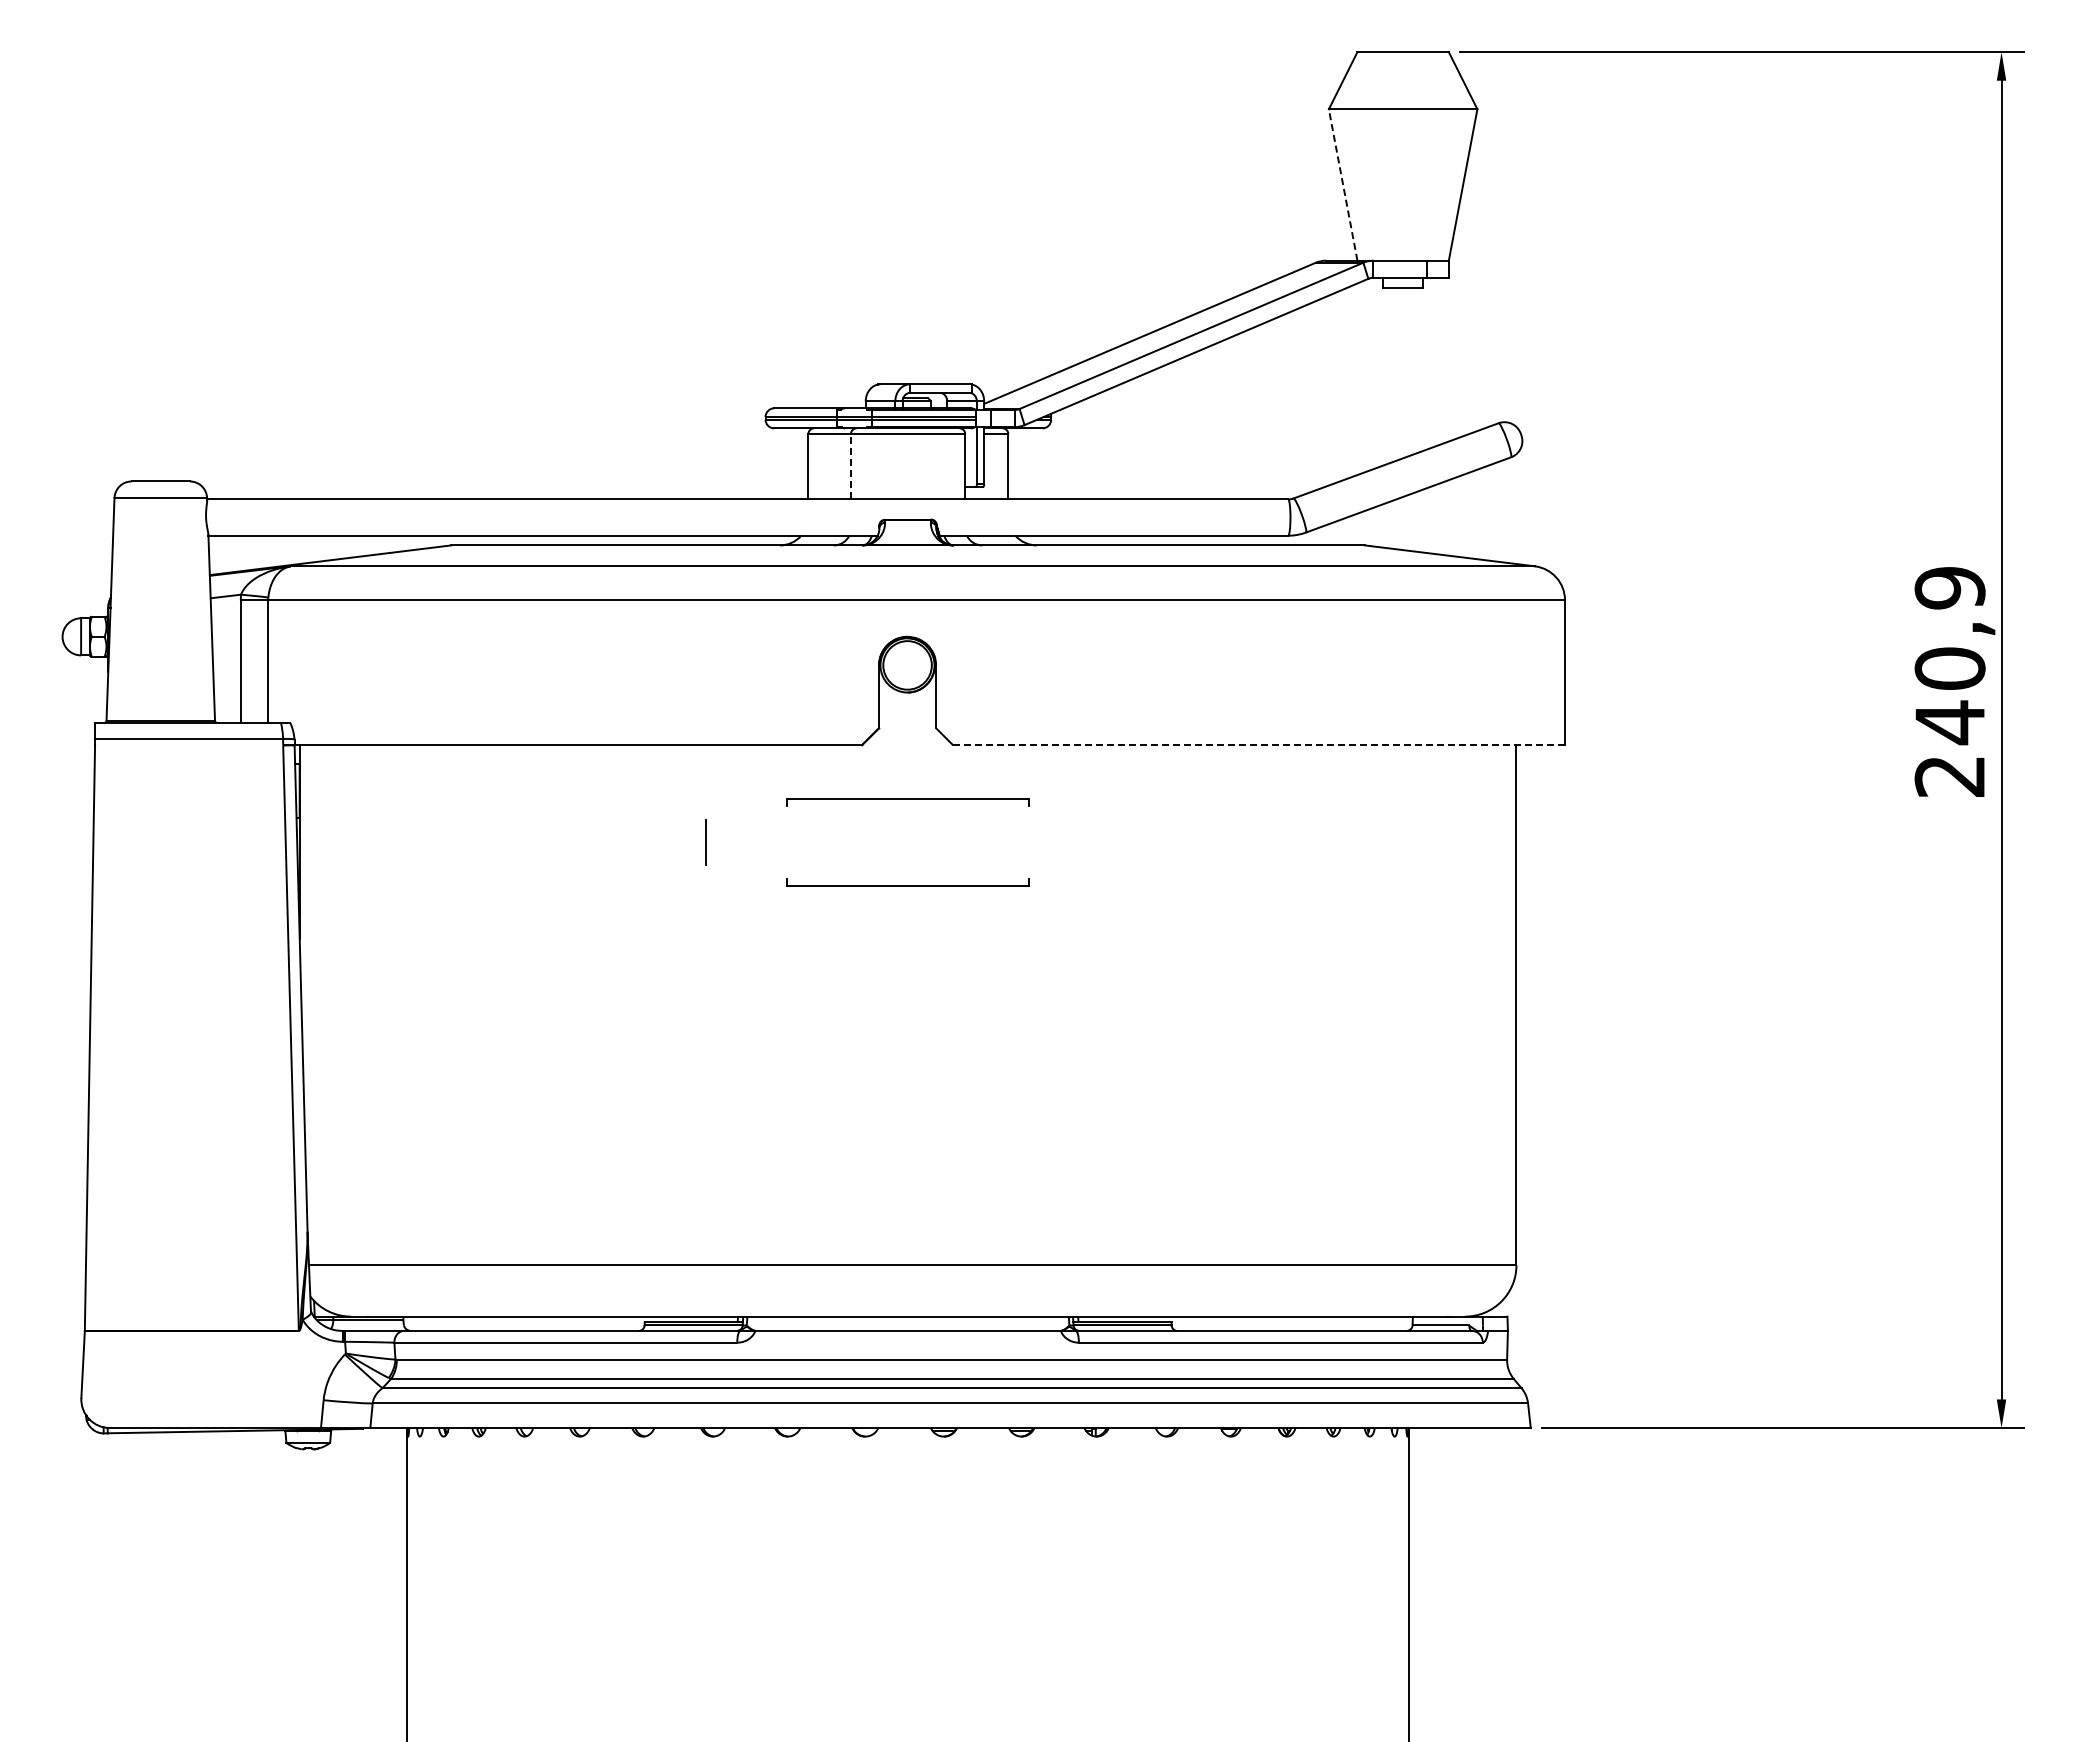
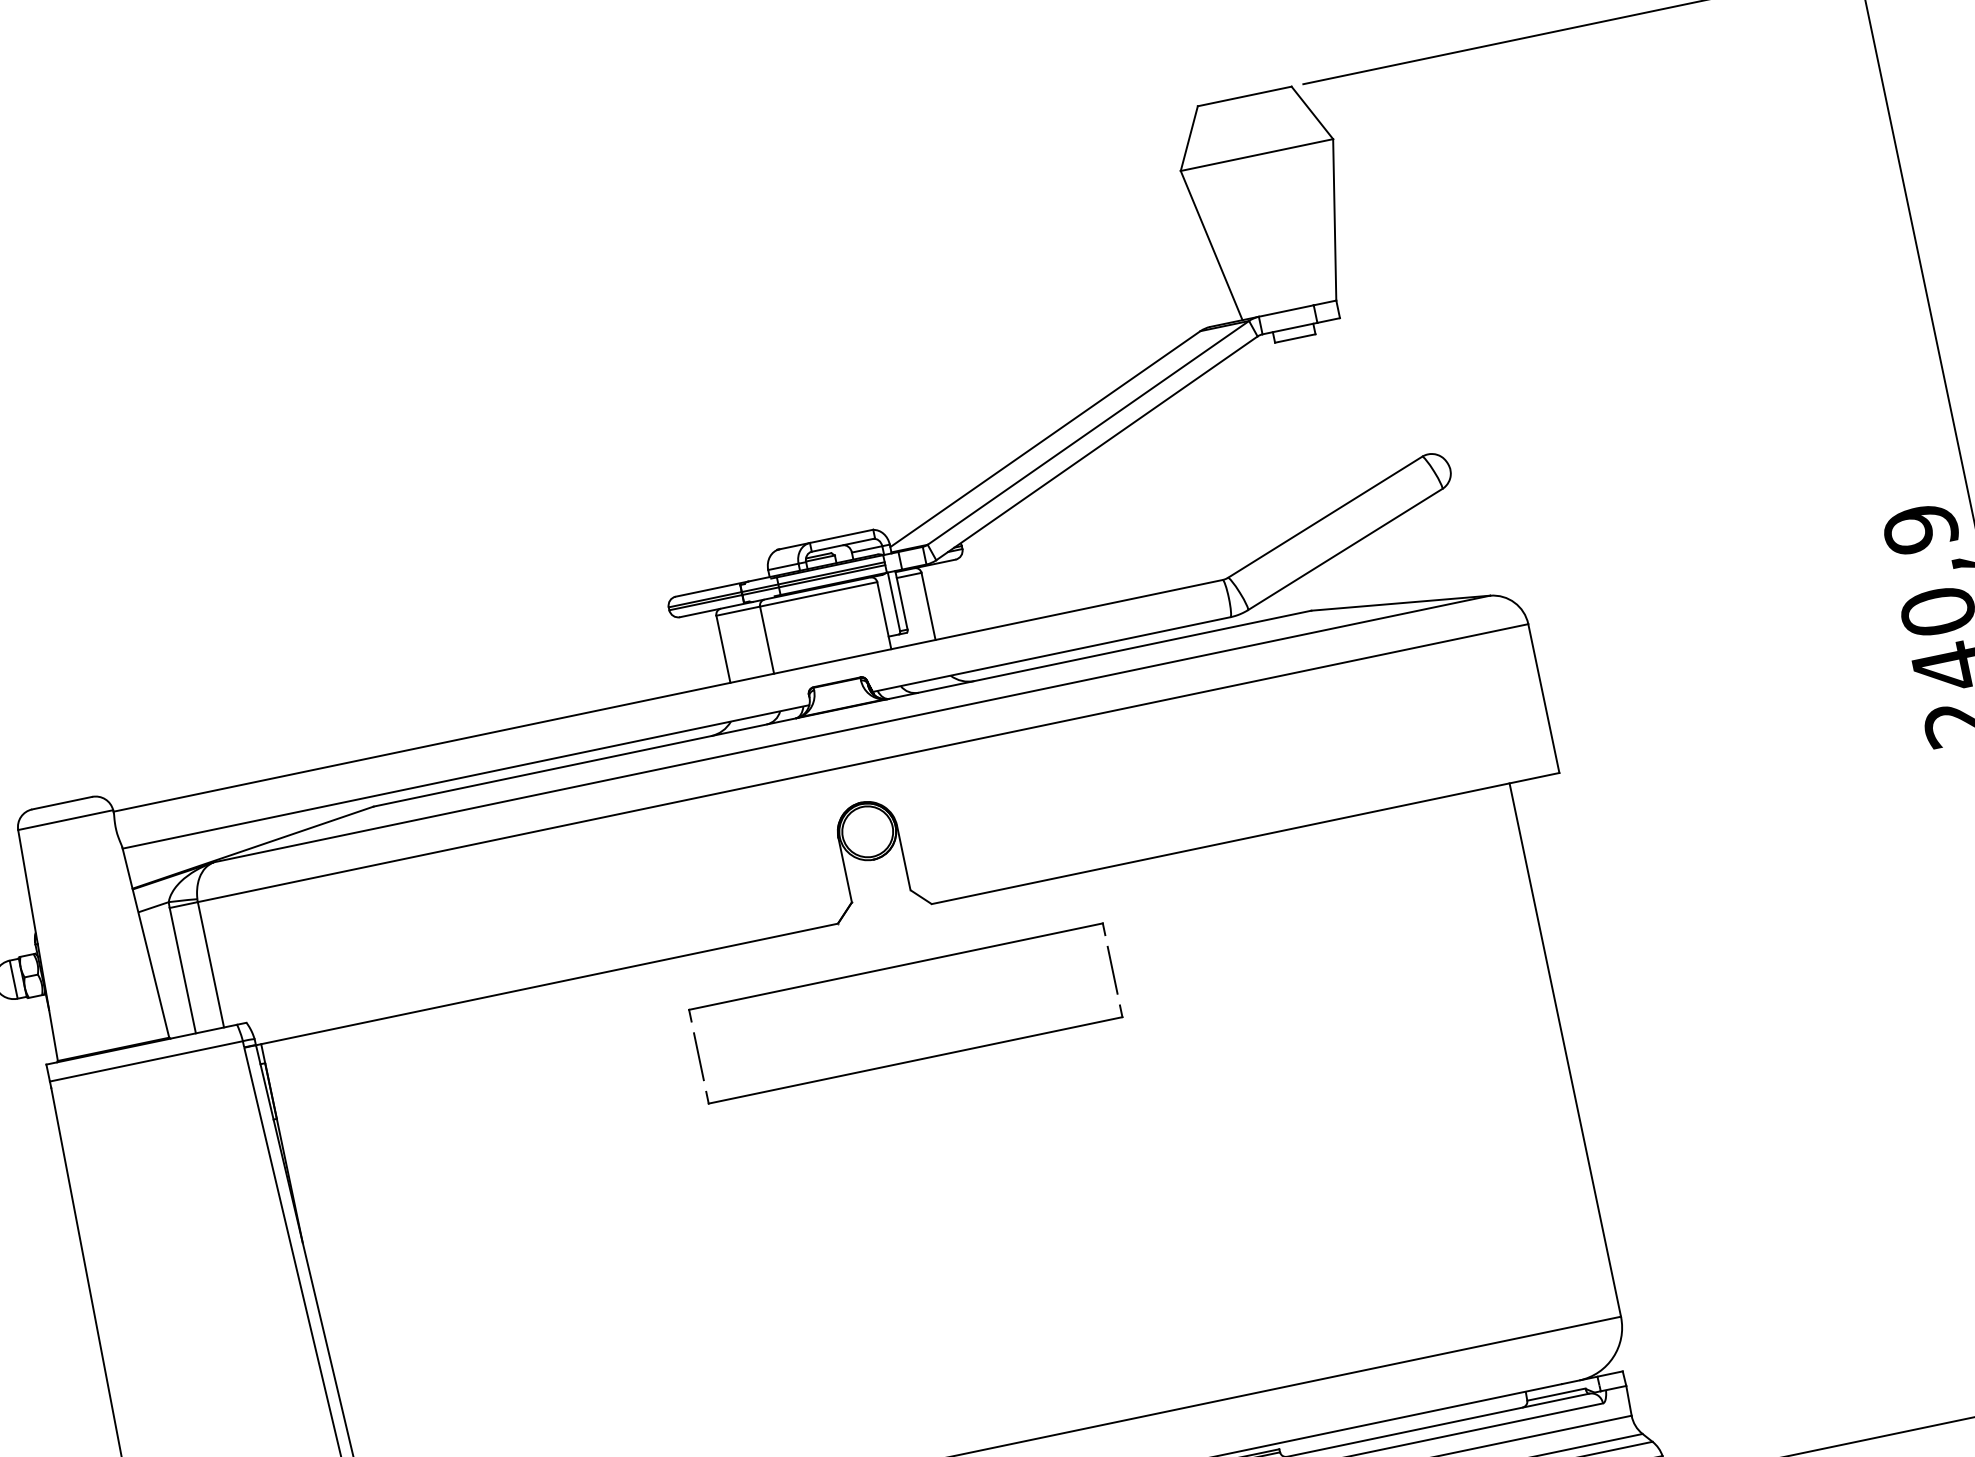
line: (1343, 184) -> (1211, 245), dashed -> solid
line: (850, 466) -> (766, 640), dashed -> solid
line: (1259, 745) -> (1245, 838), dashed -> solid
part: (907, 802) -> (897, 972), size x1.67
line: (1109, 842) -> (1112, 970), added
part: (907, 882) -> (914, 1054), size x1.67

